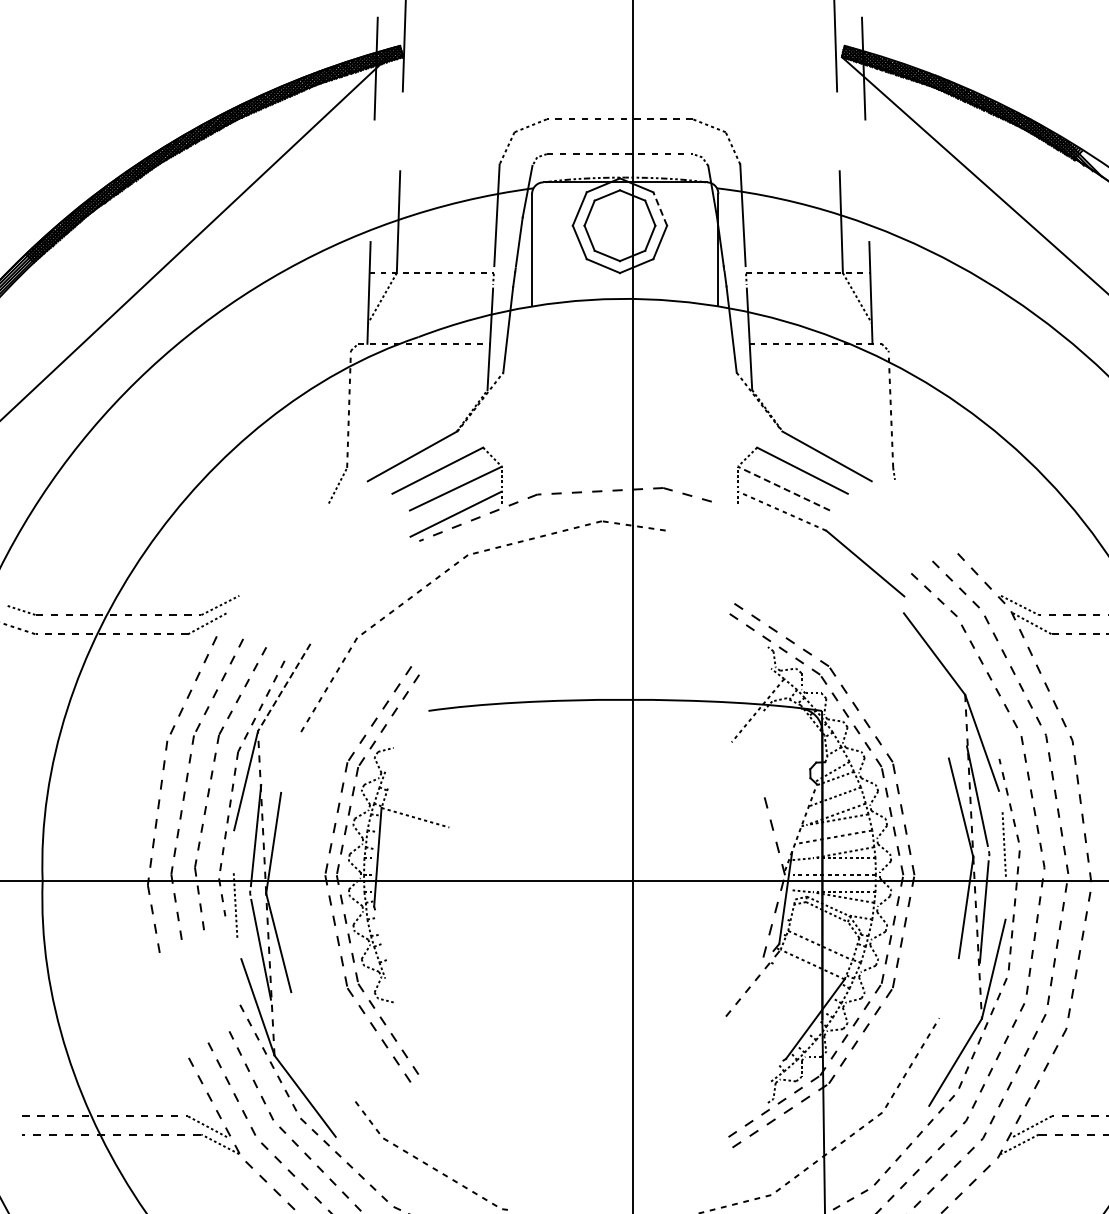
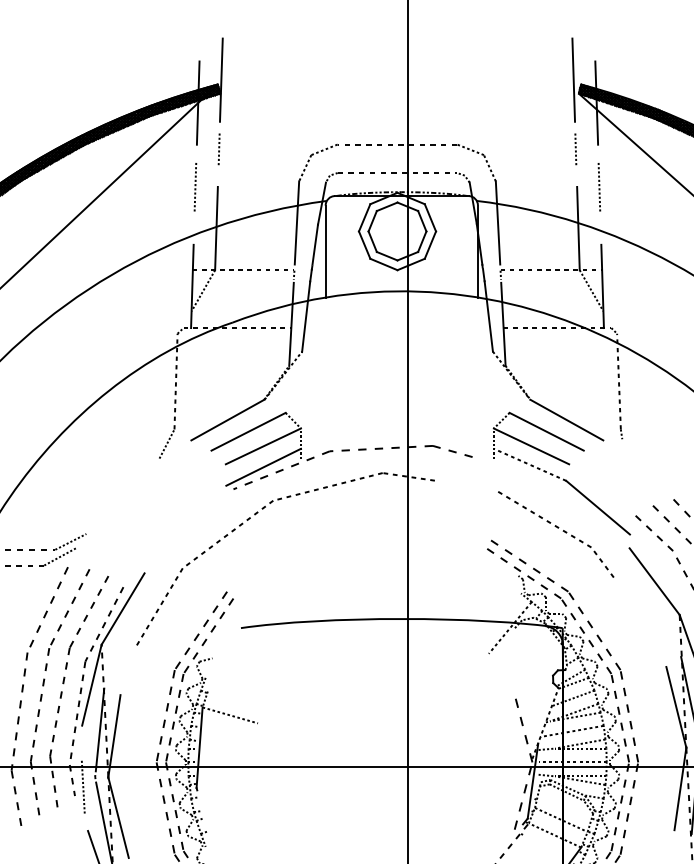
line: (401, 124) -> (218, 148), added
line: (837, 124) -> (575, 148), added
line: (372, 170) -> (195, 186), added
line: (866, 170) -> (599, 186), added
line: (660, 208) -> (430, 217), dashed -> solid
line: (783, 488) -> (531, 446), dashed -> solid
part: (816, 589) -> (558, 528), added
line: (284, 687) -> (123, 608), dashed -> solid

